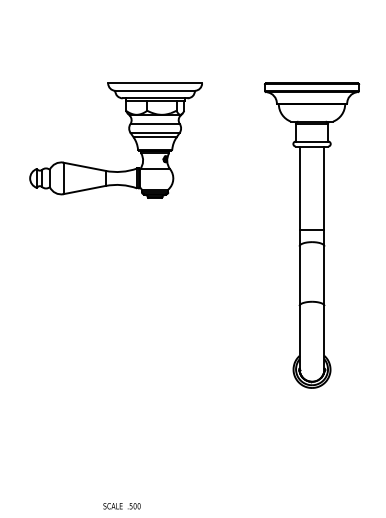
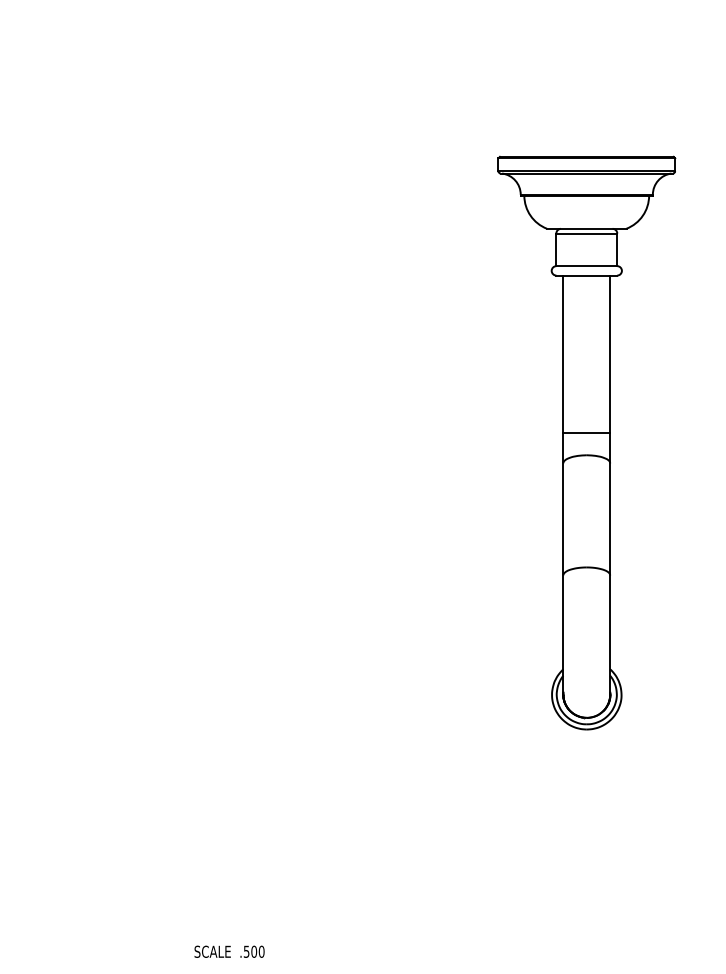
part: (129, 133) -> (243, 251), removed

